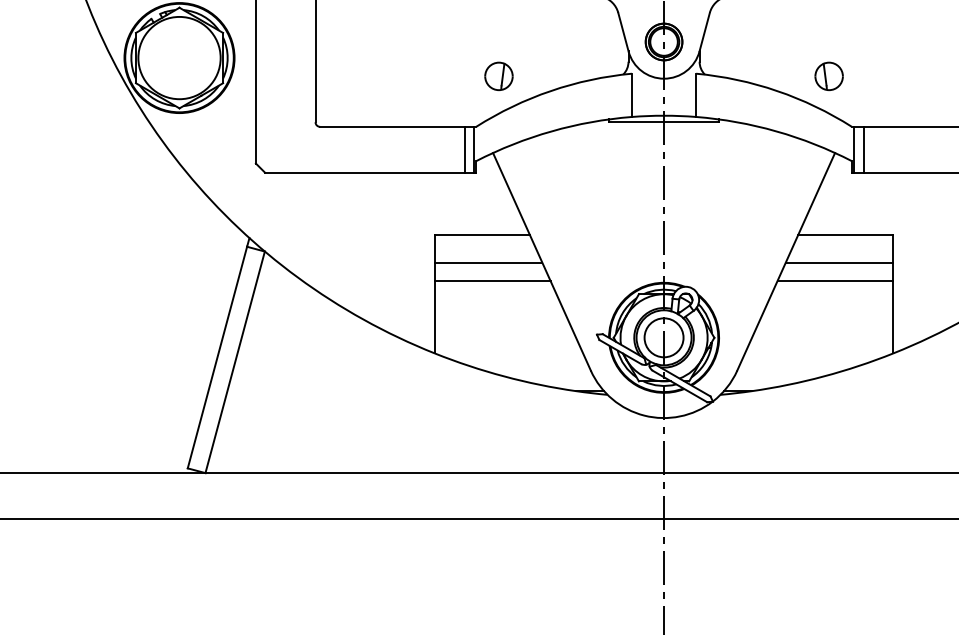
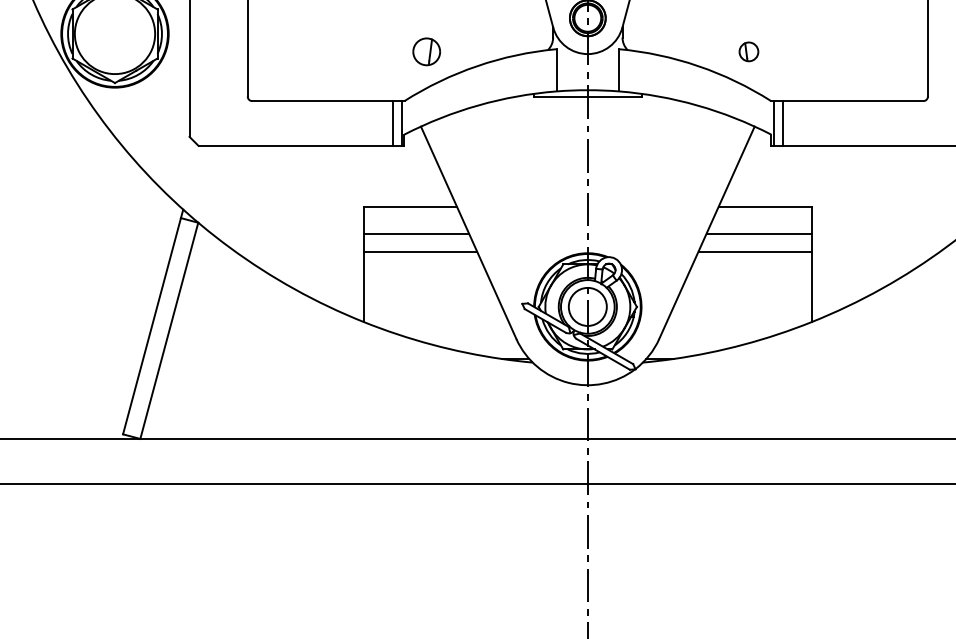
part: (828, 76) -> (748, 51), size x0.7

